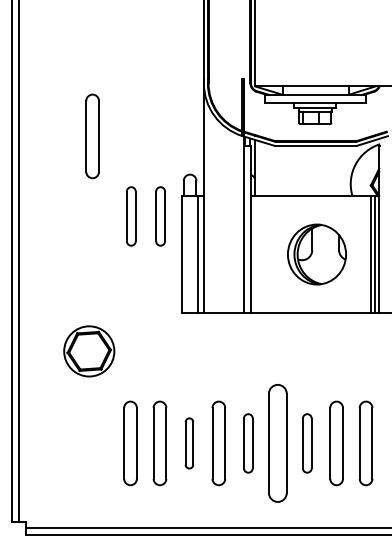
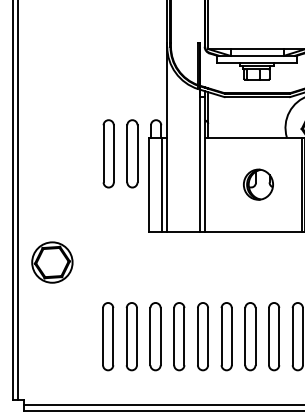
part: (92, 136) -> (77, 89), removed
part: (131, 216) -> (108, 153), size x1.43
part: (160, 216) -> (132, 153), size x1.43
part: (317, 254) -> (258, 184), size x0.62
part: (89, 351) -> (52, 262), moved
part: (189, 443) -> (155, 336), size x1.67
part: (248, 443) -> (203, 336), size x1.43
part: (277, 443) -> (226, 336), size x0.71
part: (307, 443) -> (250, 336), size x1.43

